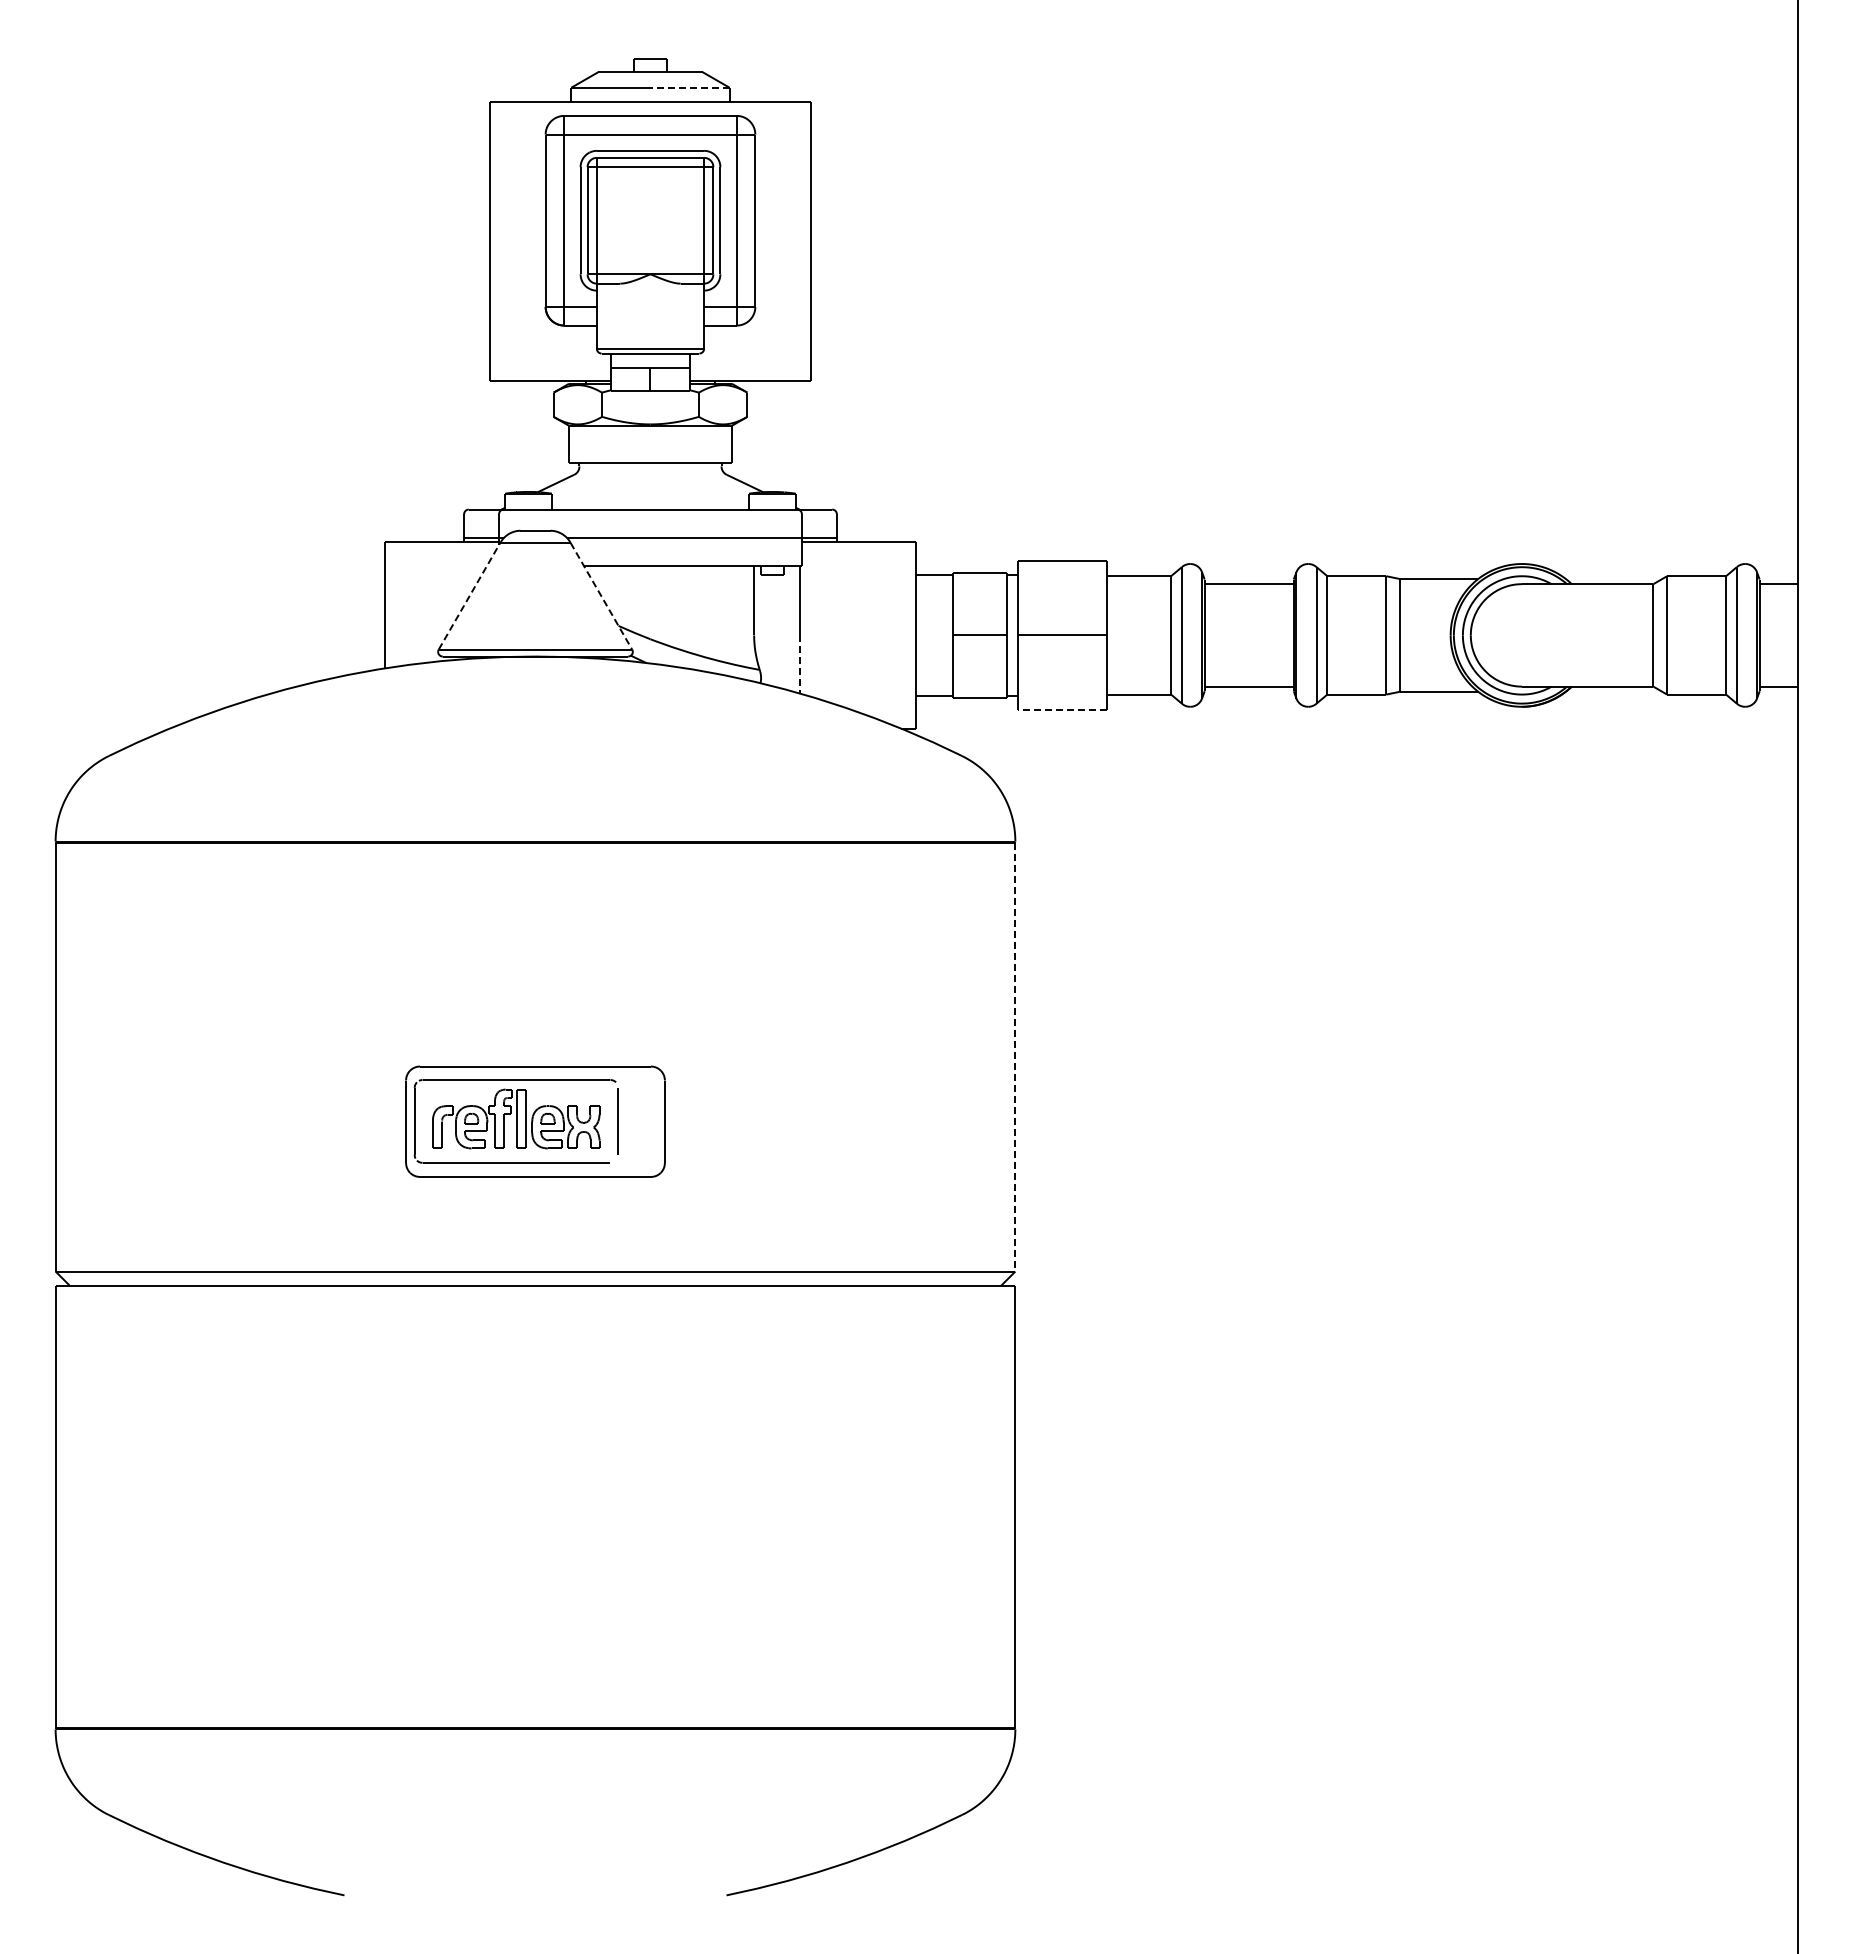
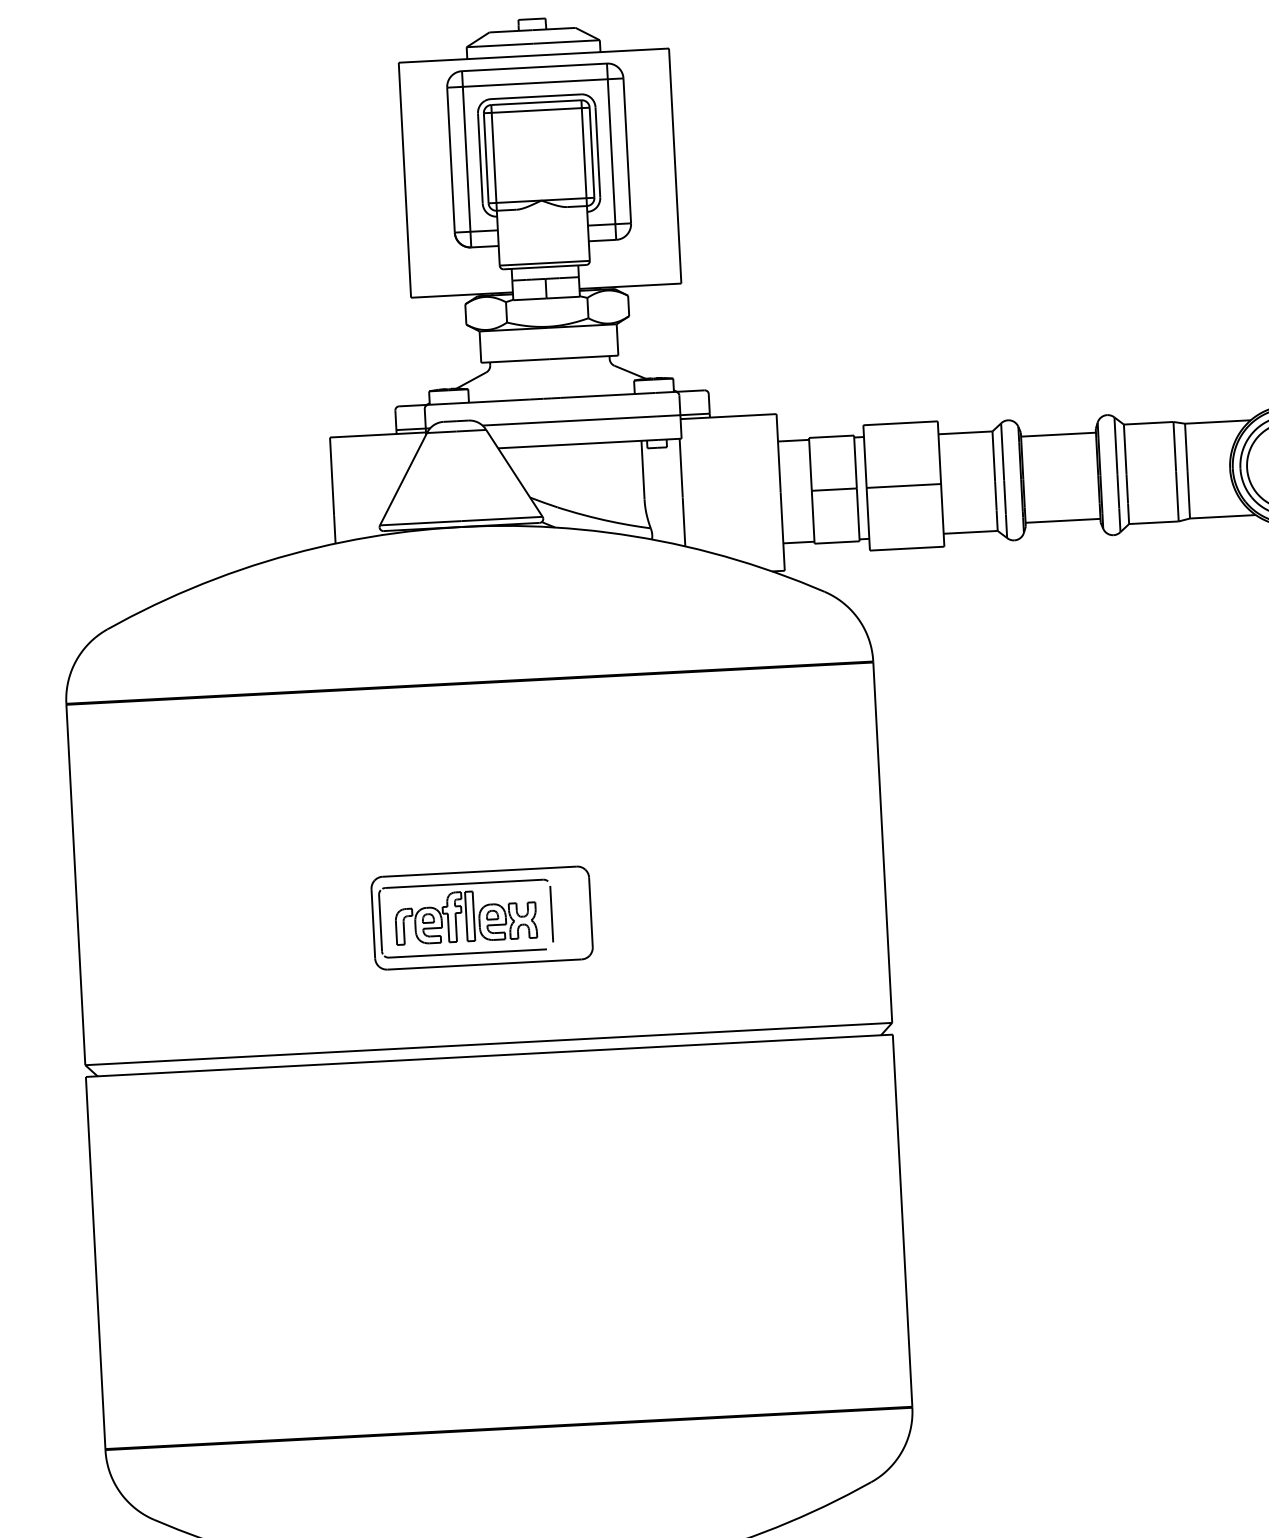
line: (690, 87) -> (566, 41), dashed -> solid
line: (469, 596) -> (403, 479), dashed -> solid
line: (601, 596) -> (514, 473), dashed -> solid
line: (799, 664) -> (683, 522), dashed -> solid
line: (1062, 709) -> (907, 548), dashed -> solid
line: (1015, 1057) -> (882, 842), dashed -> solid

